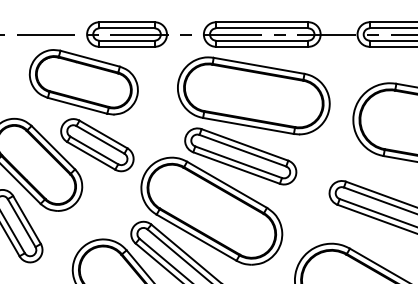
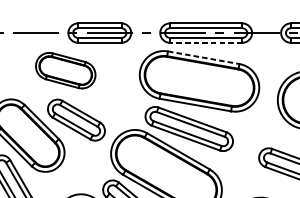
line: (261, 46) -> (205, 42), solid -> dashed
line: (259, 65) -> (203, 57), solid -> dashed
part: (83, 82) -> (65, 70), size x0.7

